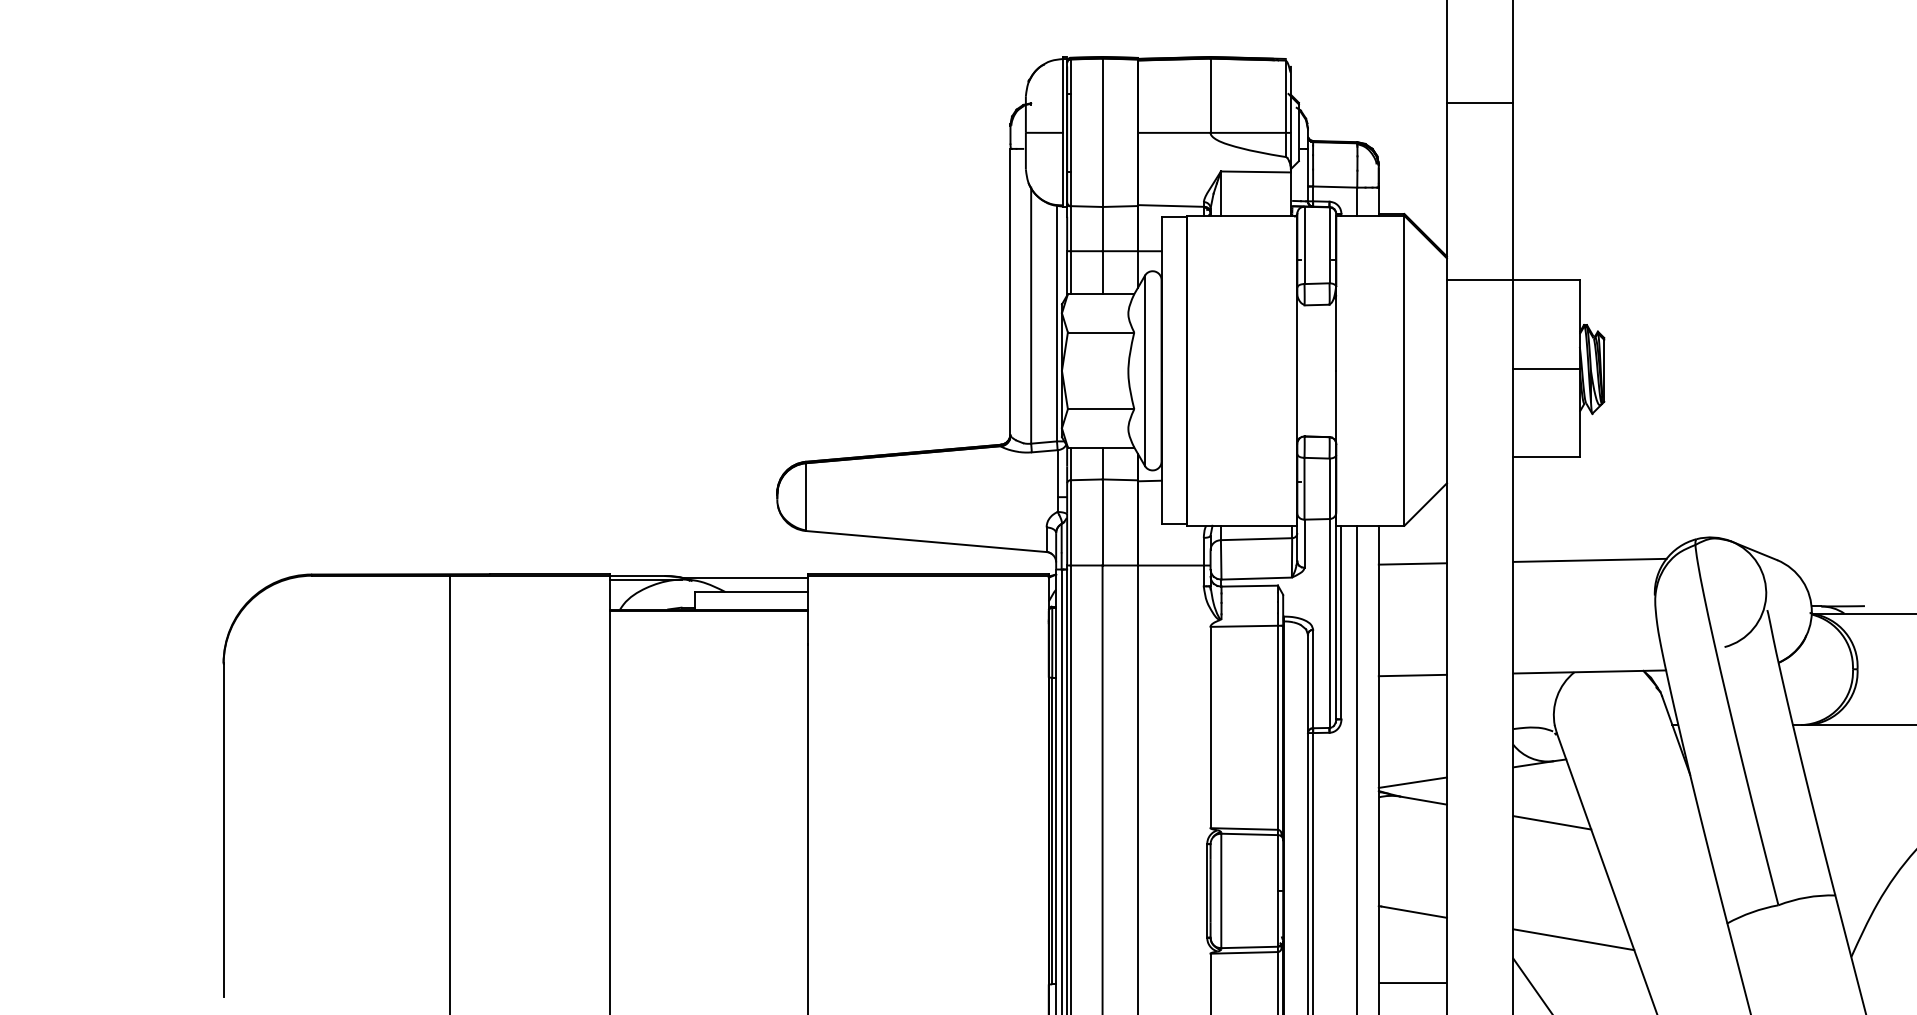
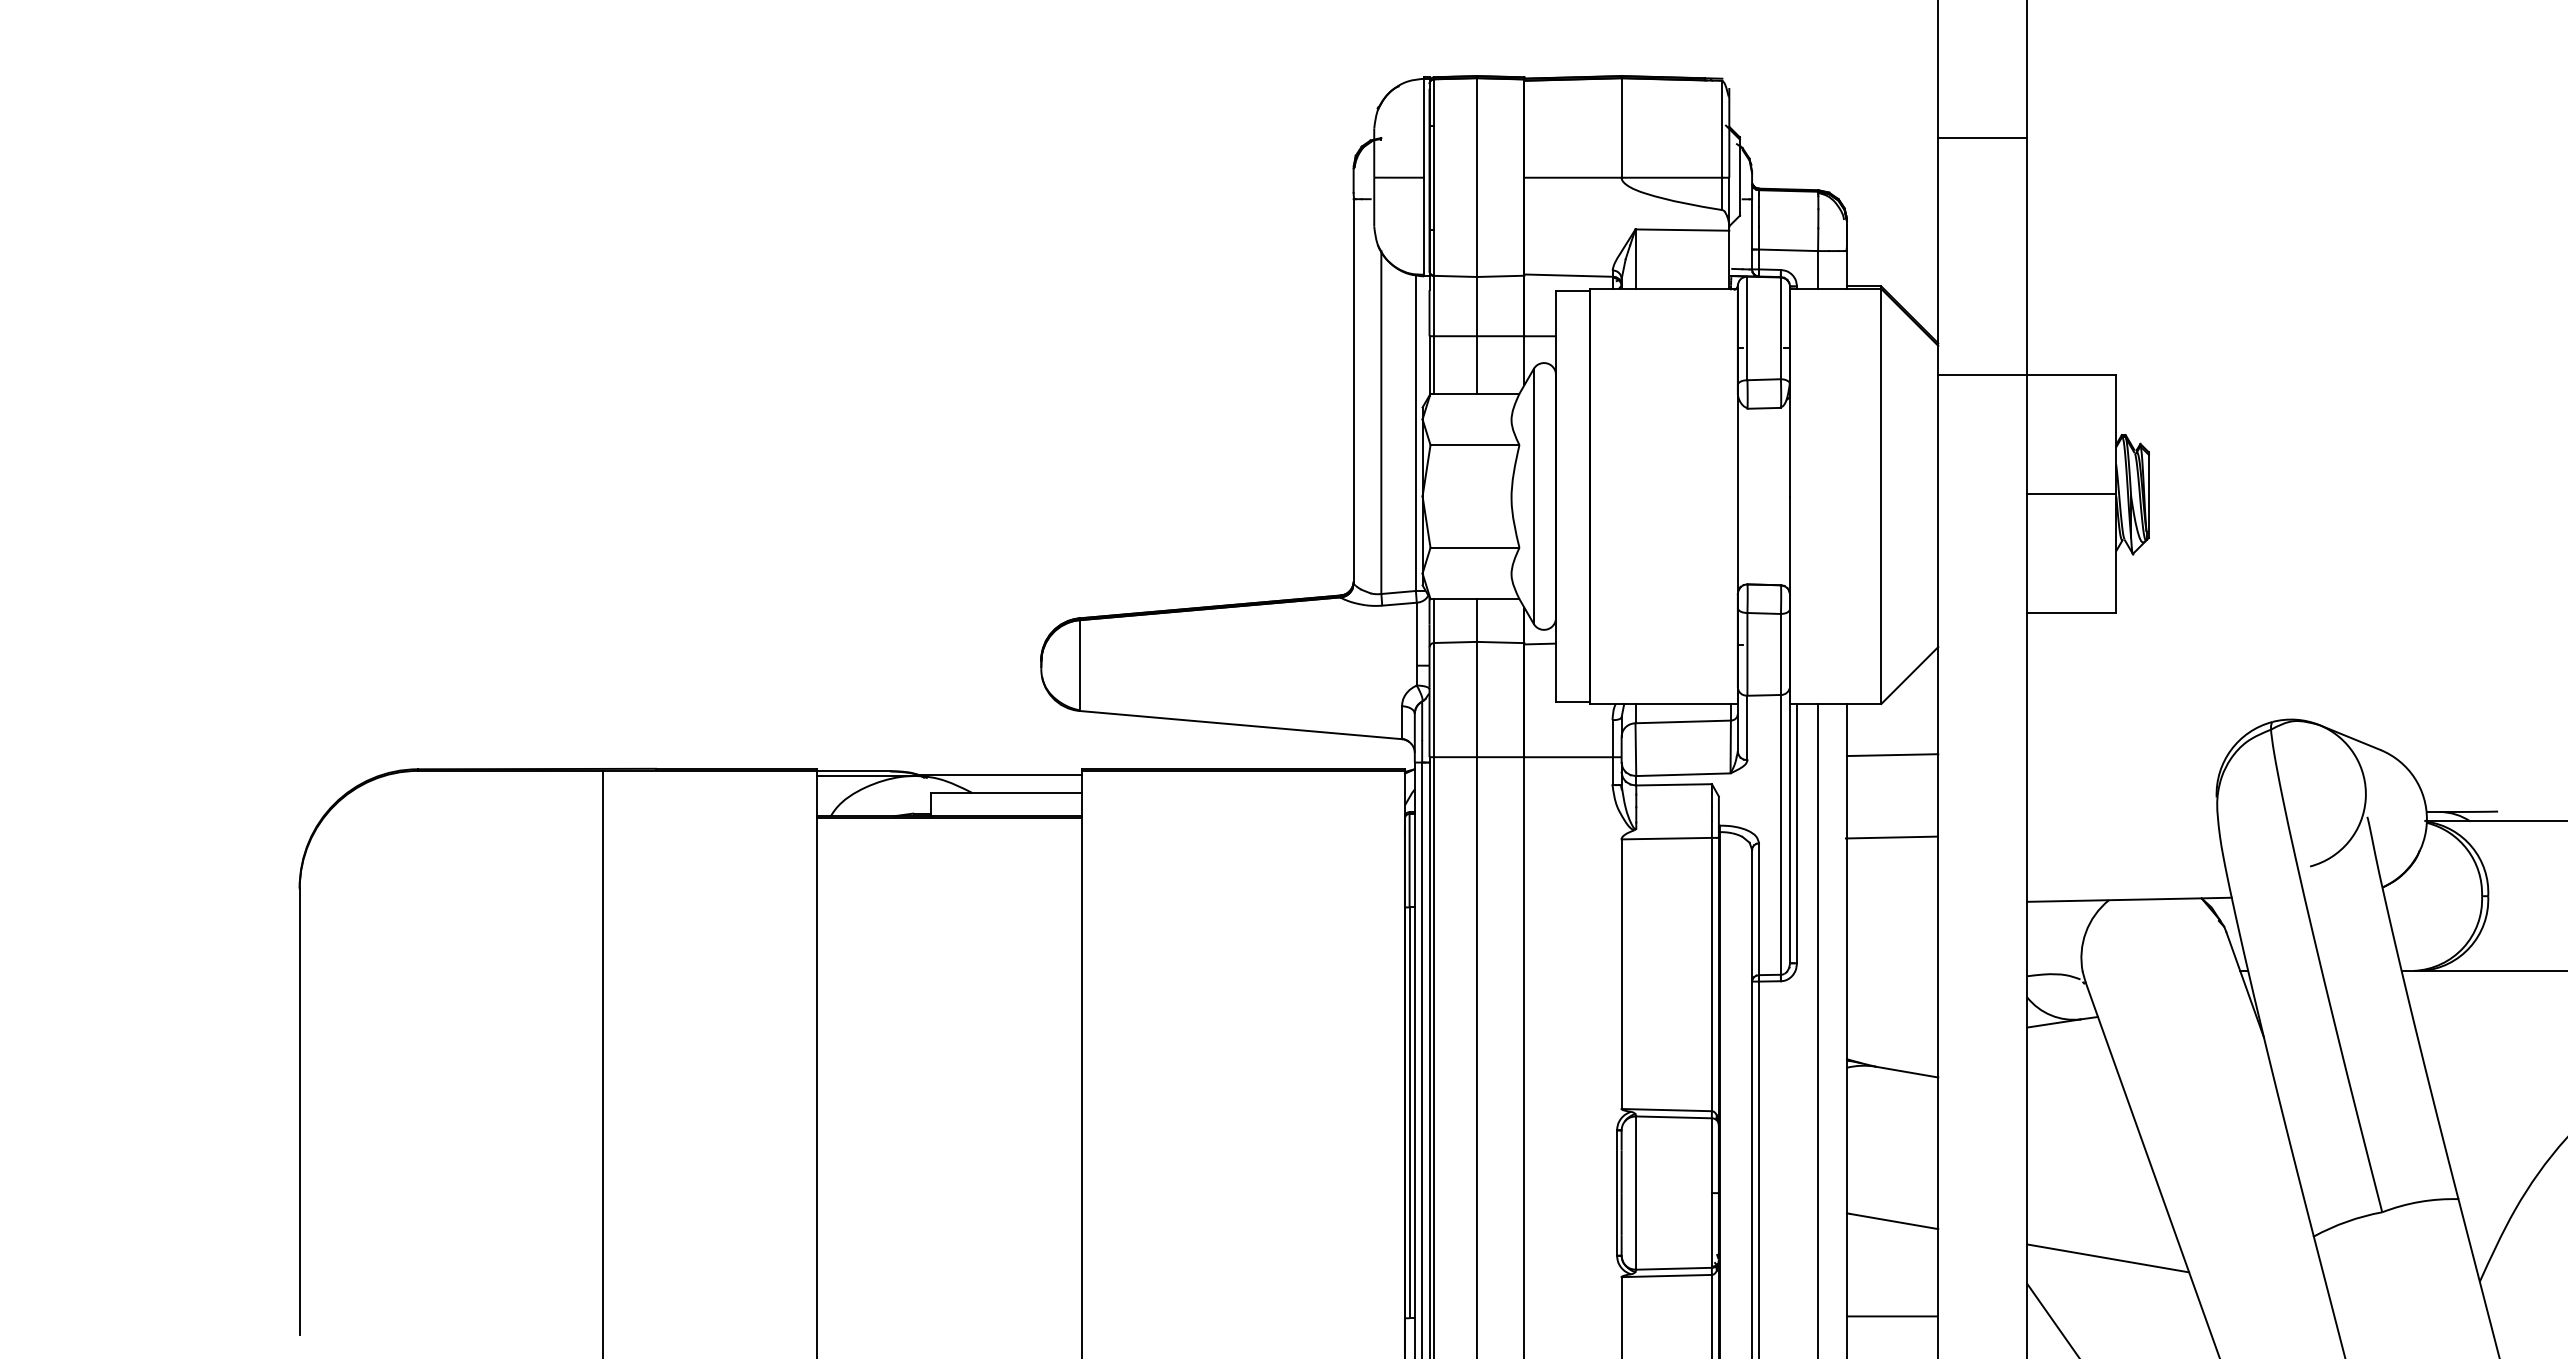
line: (1589, 560) -> (2129, 750), removed
line: (1412, 675) -> (1891, 837), moved
line: (1412, 782) -> (1892, 1048), removed
line: (1552, 822) -> (2079, 1101), removed

